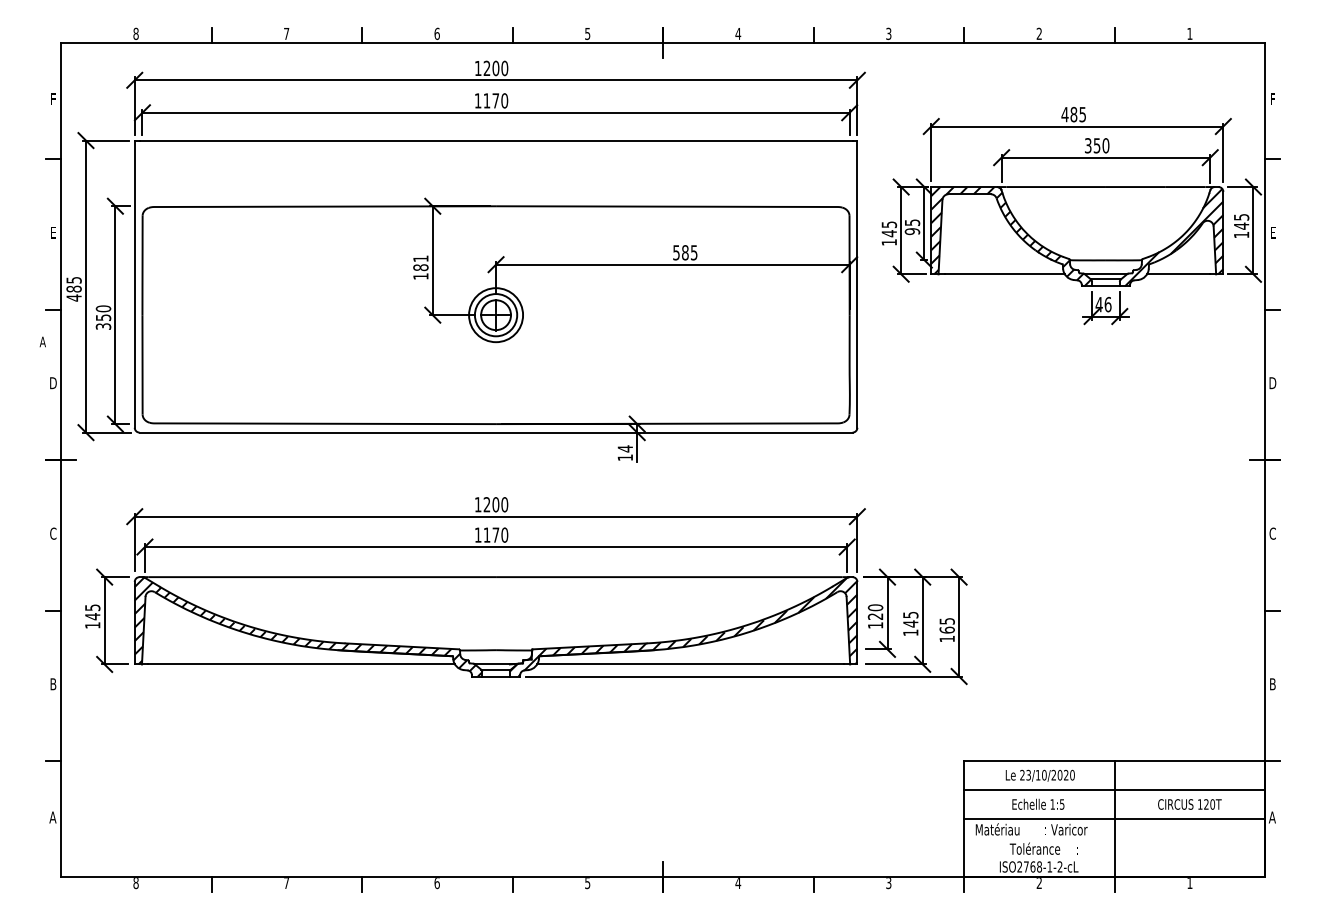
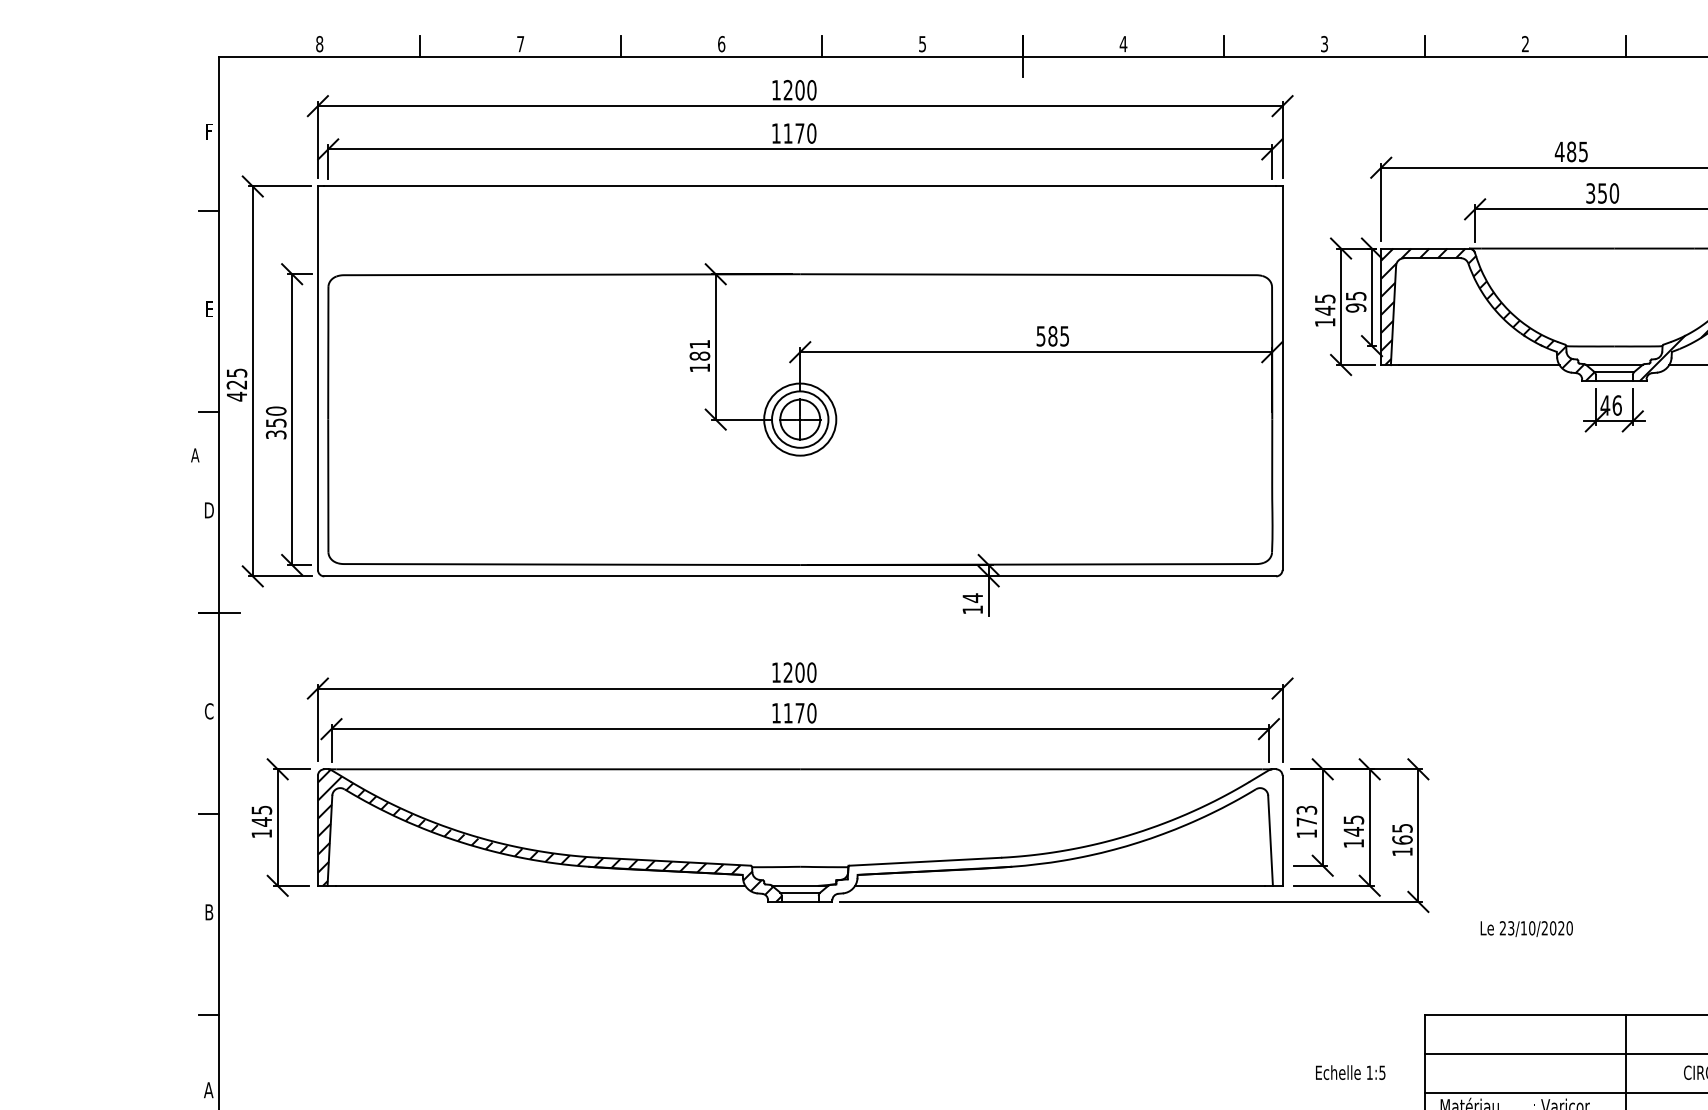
text: (73, 288) -> (236, 383), 485 -> 425
text: (875, 611) -> (1306, 815), 120 -> 173
hatch: (683, 627) -> (1050, 836), removed
text: (1039, 775) -> (1525, 928), moved
text: (1038, 803) -> (1350, 1071), moved

